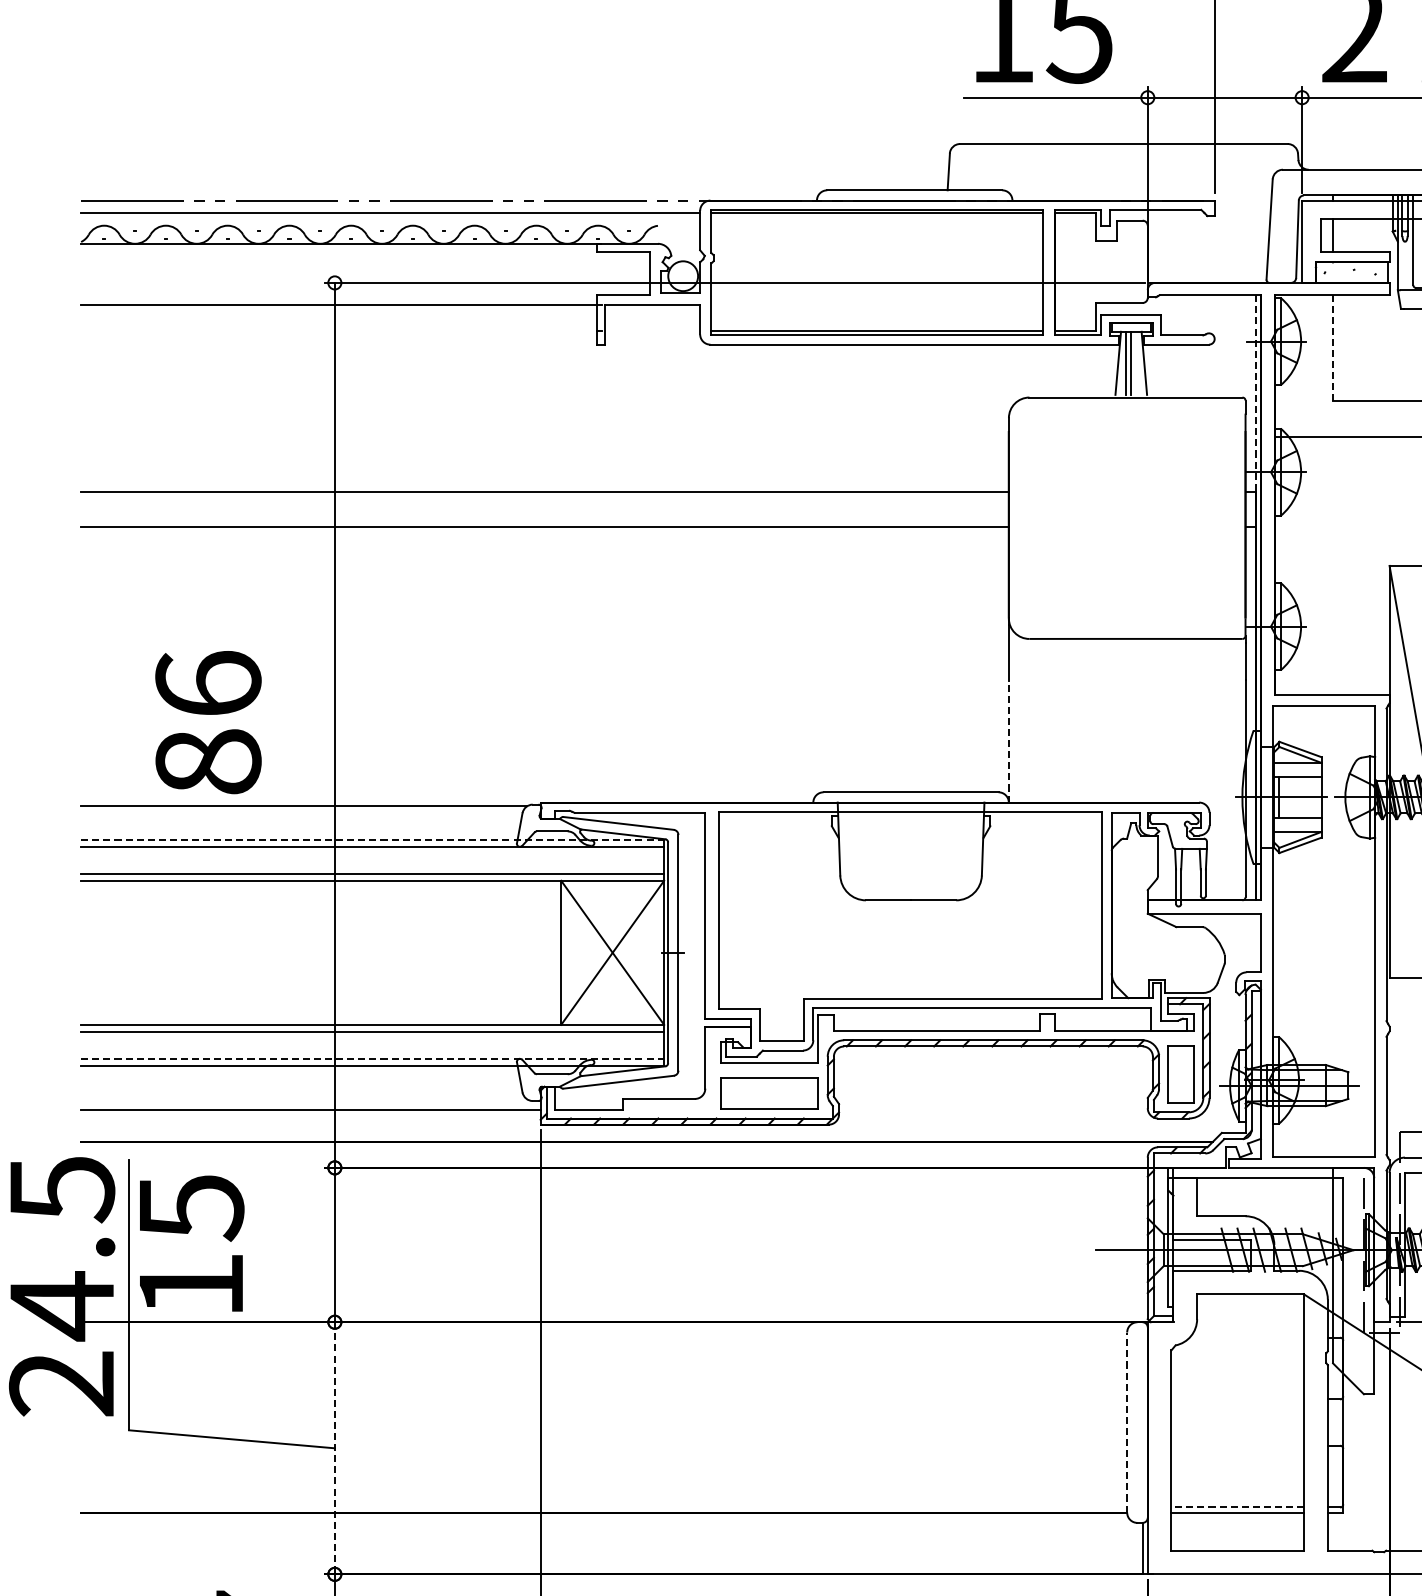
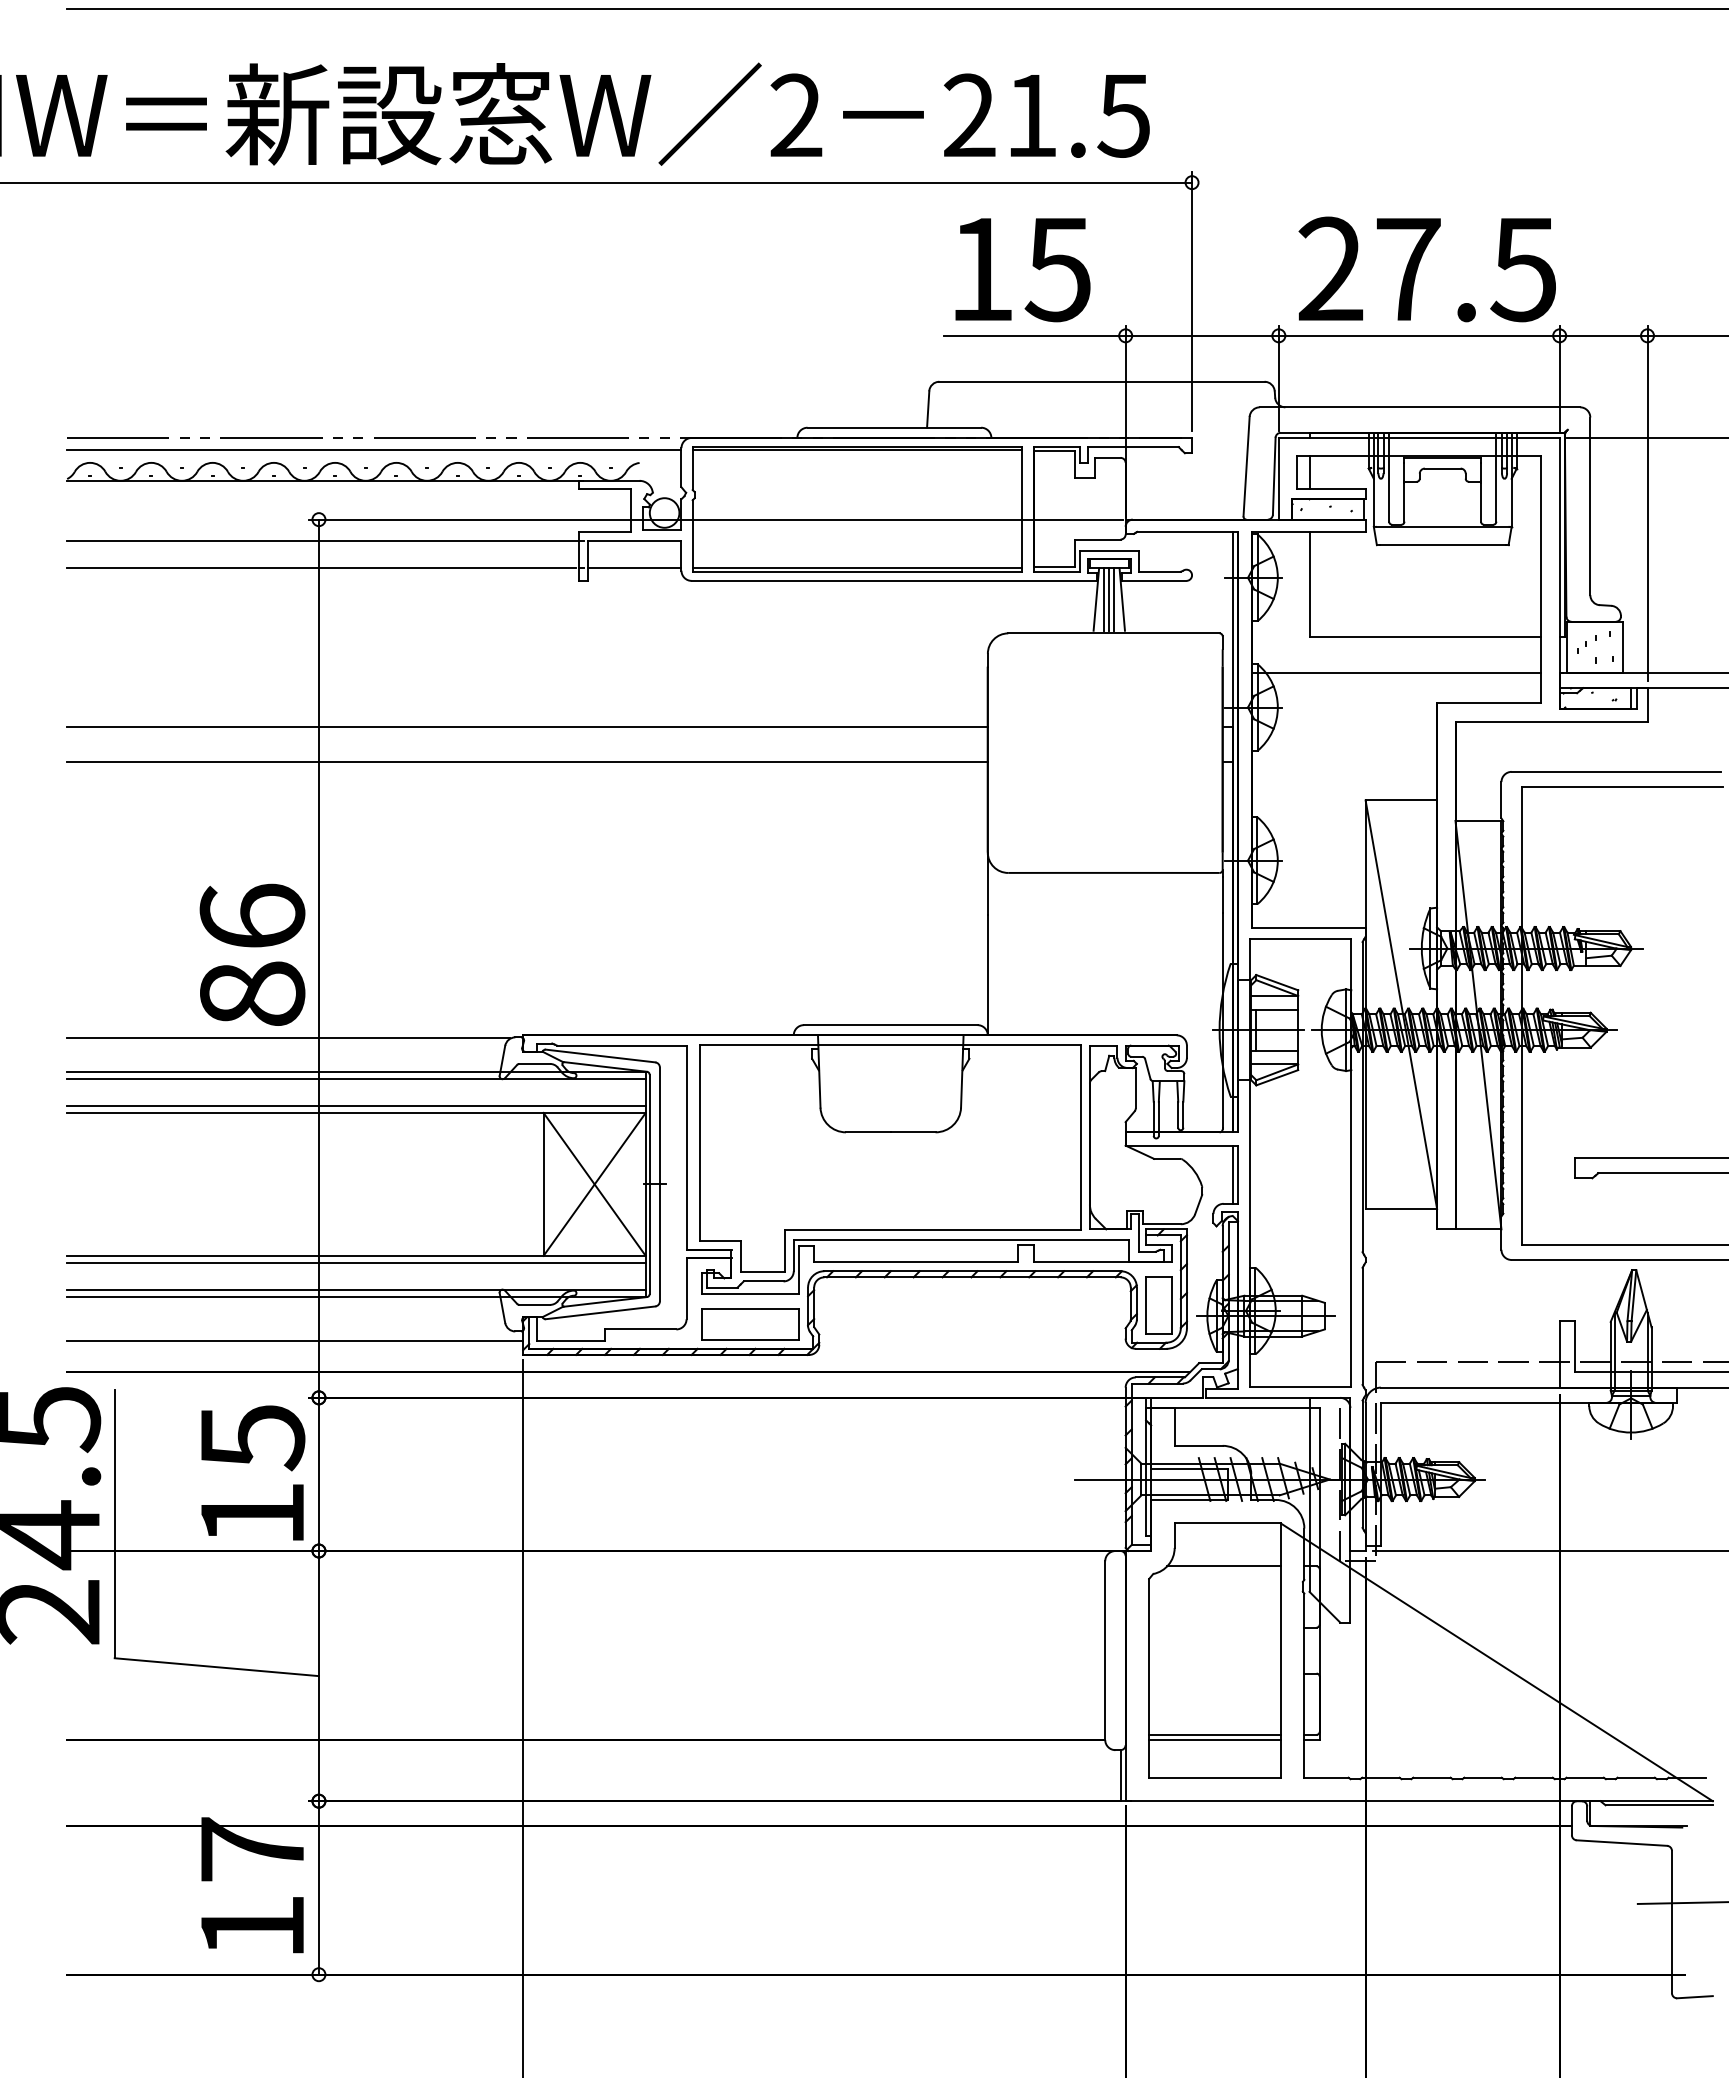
line: (337, 331) -> (321, 567), added
line: (652, 331) -> (634, 567), added
line: (1333, 348) -> (1309, 584), dashed -> solid
line: (1136, 363) -> (1114, 599), added
line: (1255, 393) -> (1232, 629), dashed -> solid
text: (208, 722) -> (252, 954), moved
line: (1008, 741) -> (987, 974), dashed -> solid
line: (372, 840) -> (356, 1072), dashed -> solid
line: (1255, 942) -> (1232, 1174), added
line: (372, 1058) -> (356, 1289), dashed -> solid
text: (192, 1243) -> (253, 1472), moved
line: (1246, 1337) -> (1223, 1566), added
line: (1127, 1422) -> (1105, 1650), dashed -> solid
line: (334, 1448) -> (318, 1676), dashed -> solid
line: (1238, 1507) -> (1215, 1734), dashed -> solid

